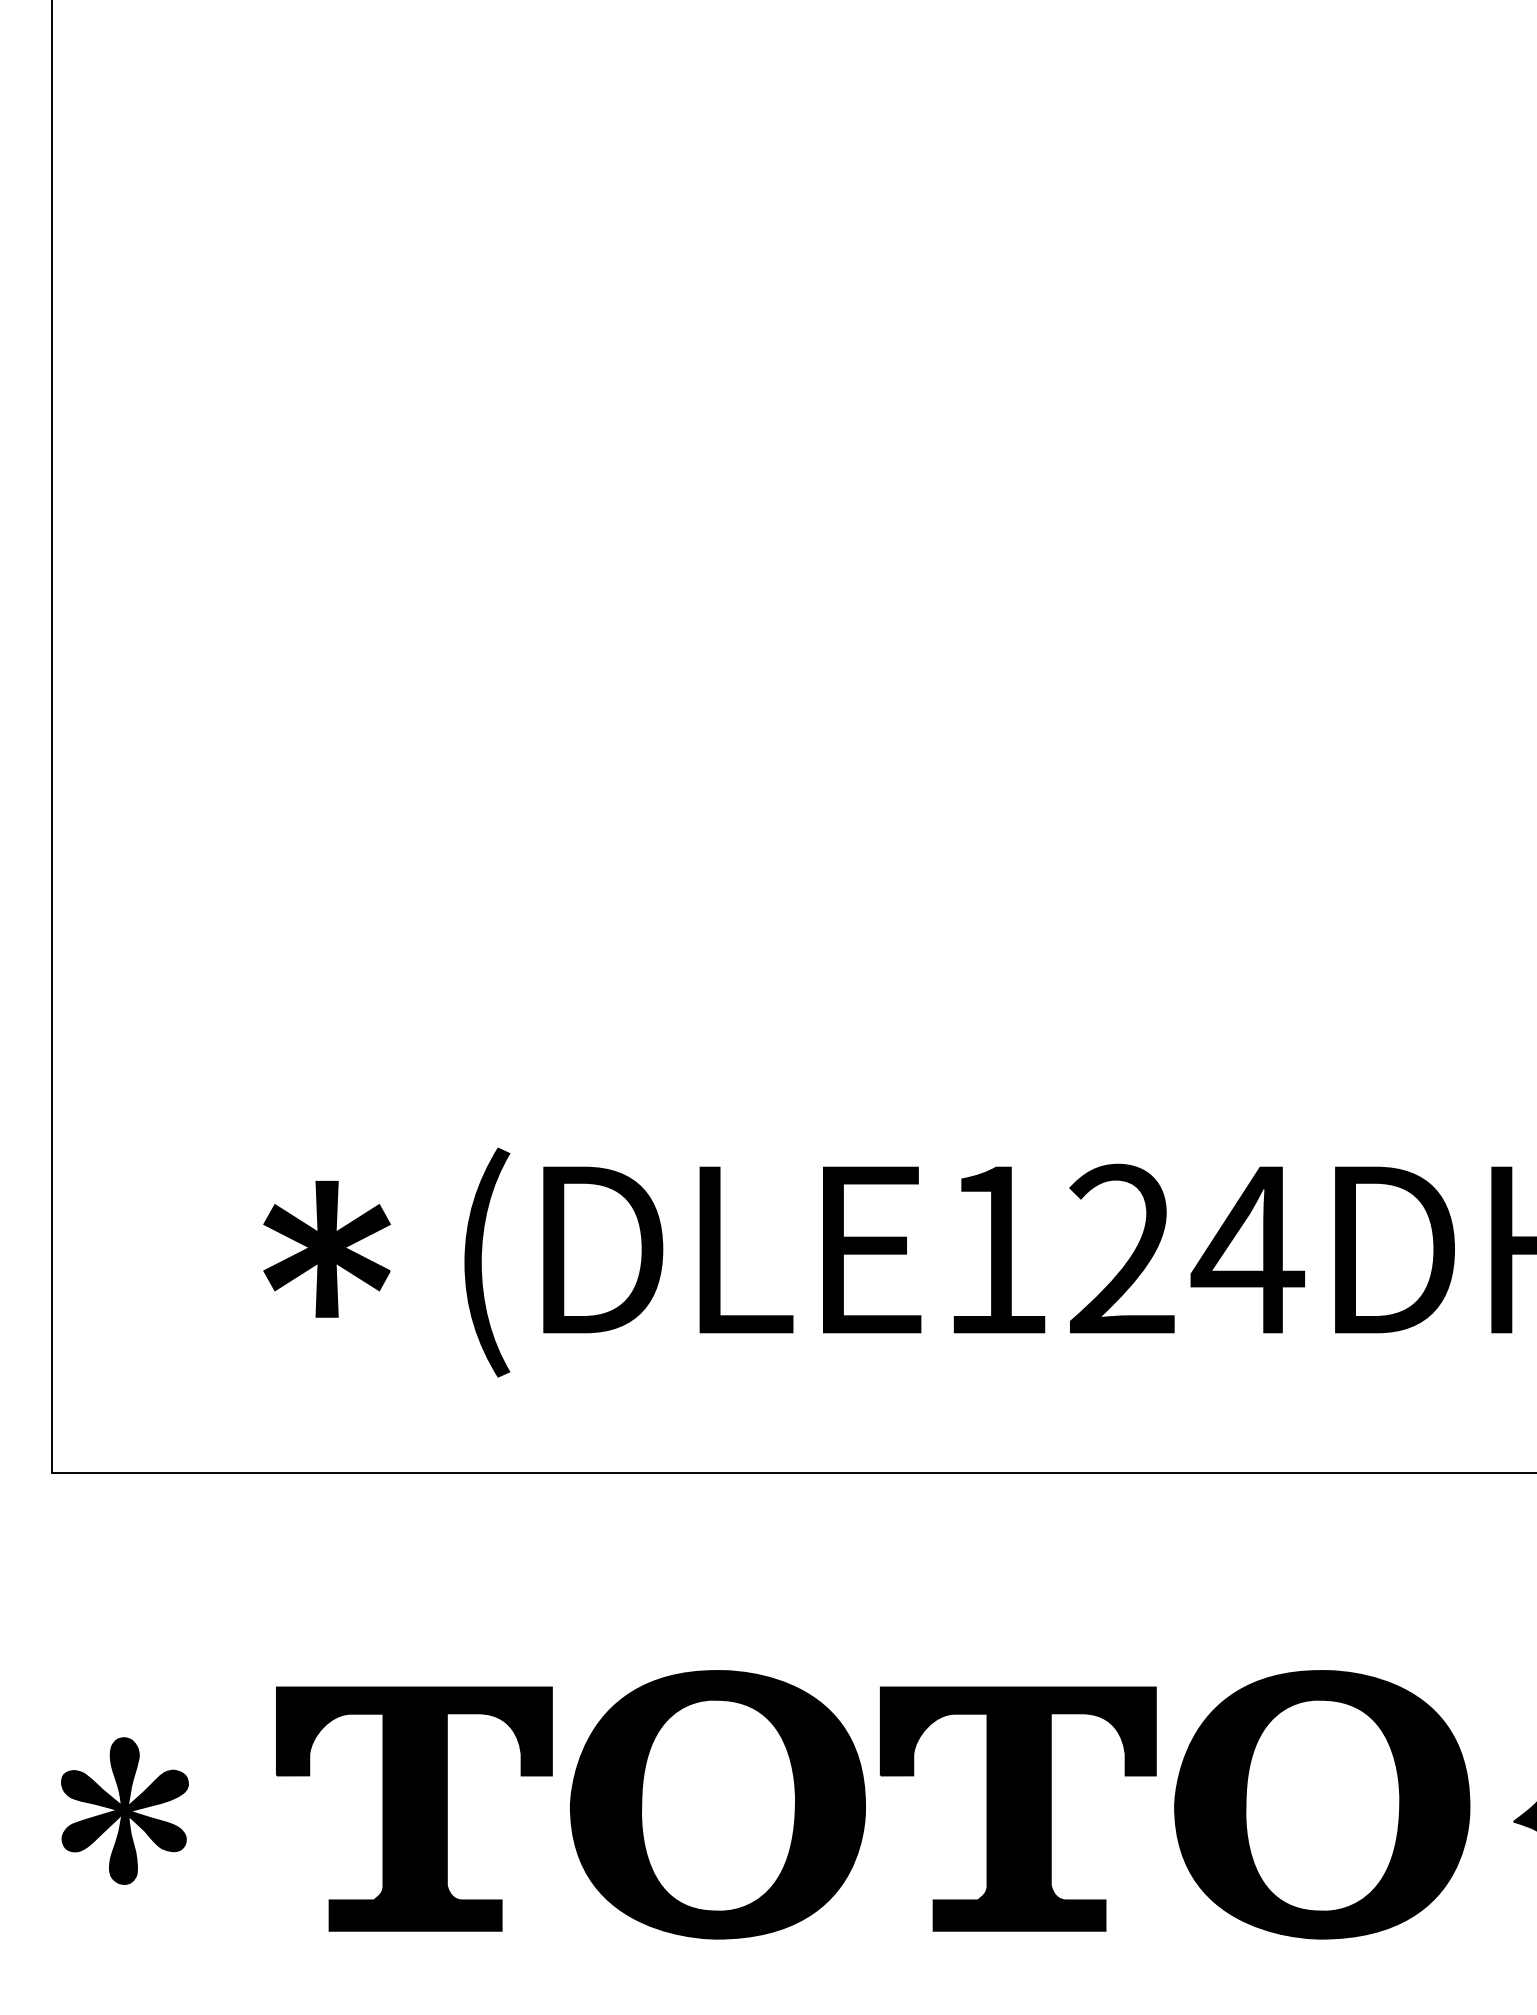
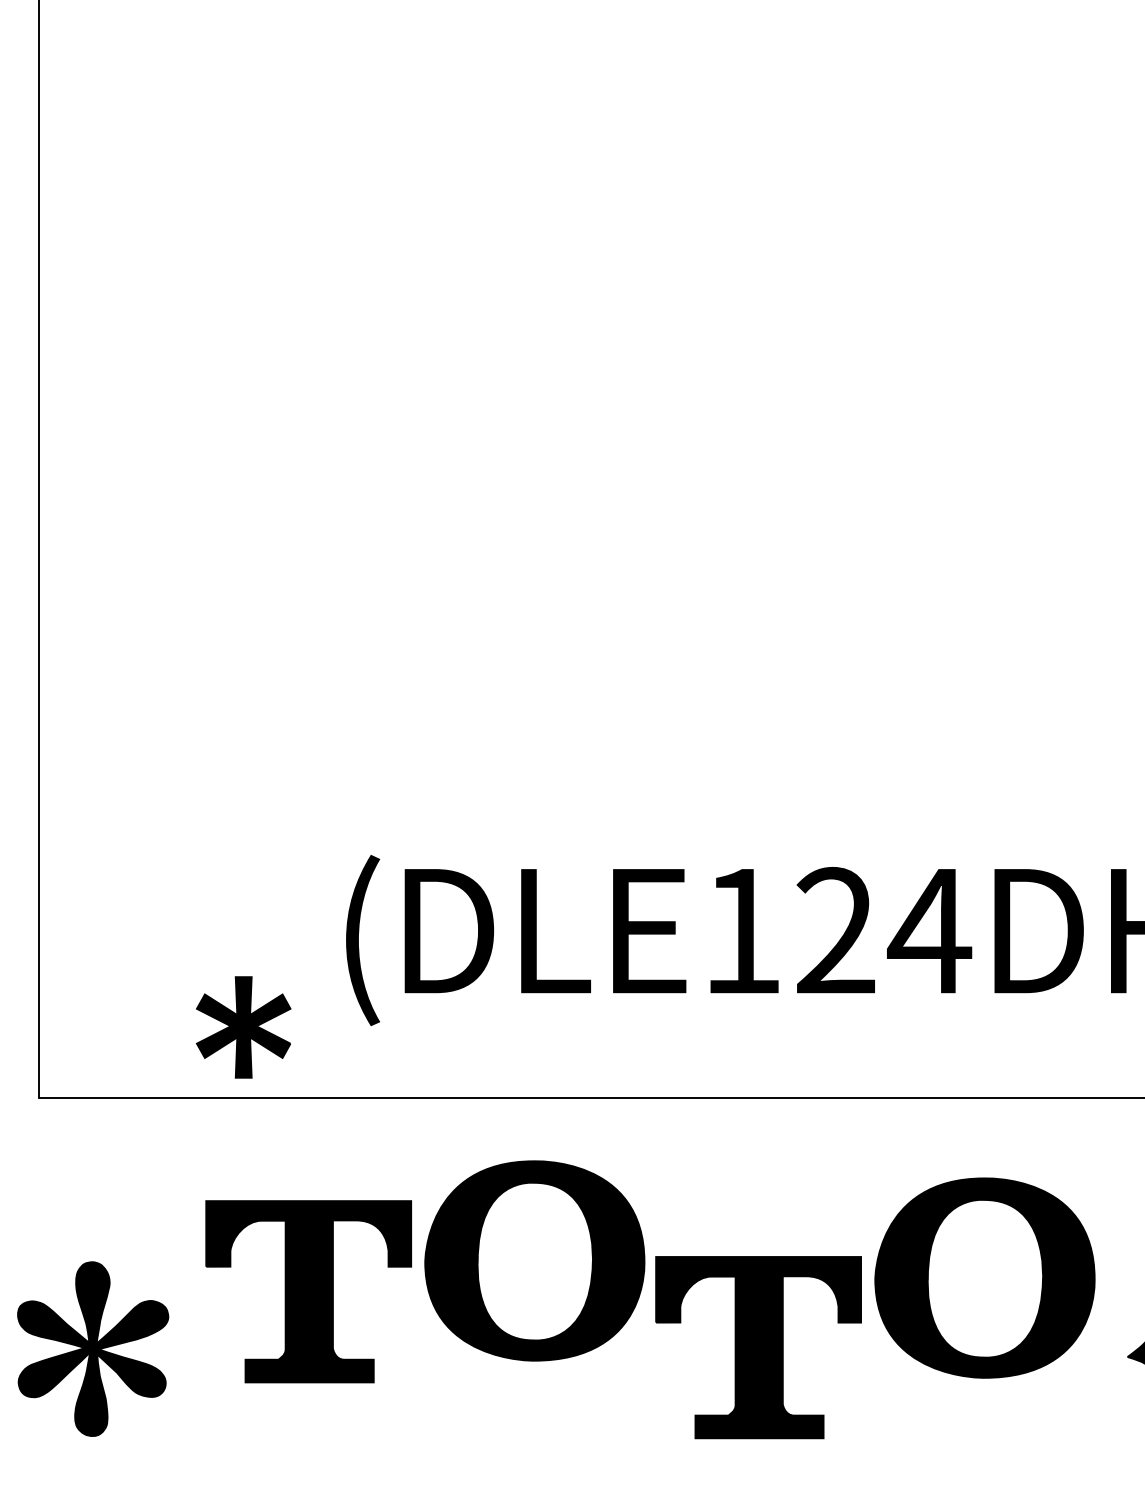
part: (326, 1248) -> (243, 1026), moved
part: (717, 1804) -> (534, 1260), moved
part: (1322, 1804) -> (985, 1277), moved
part: (414, 1808) -> (308, 1291), moved
part: (124, 1810) -> (92, 1348), size x1.6

